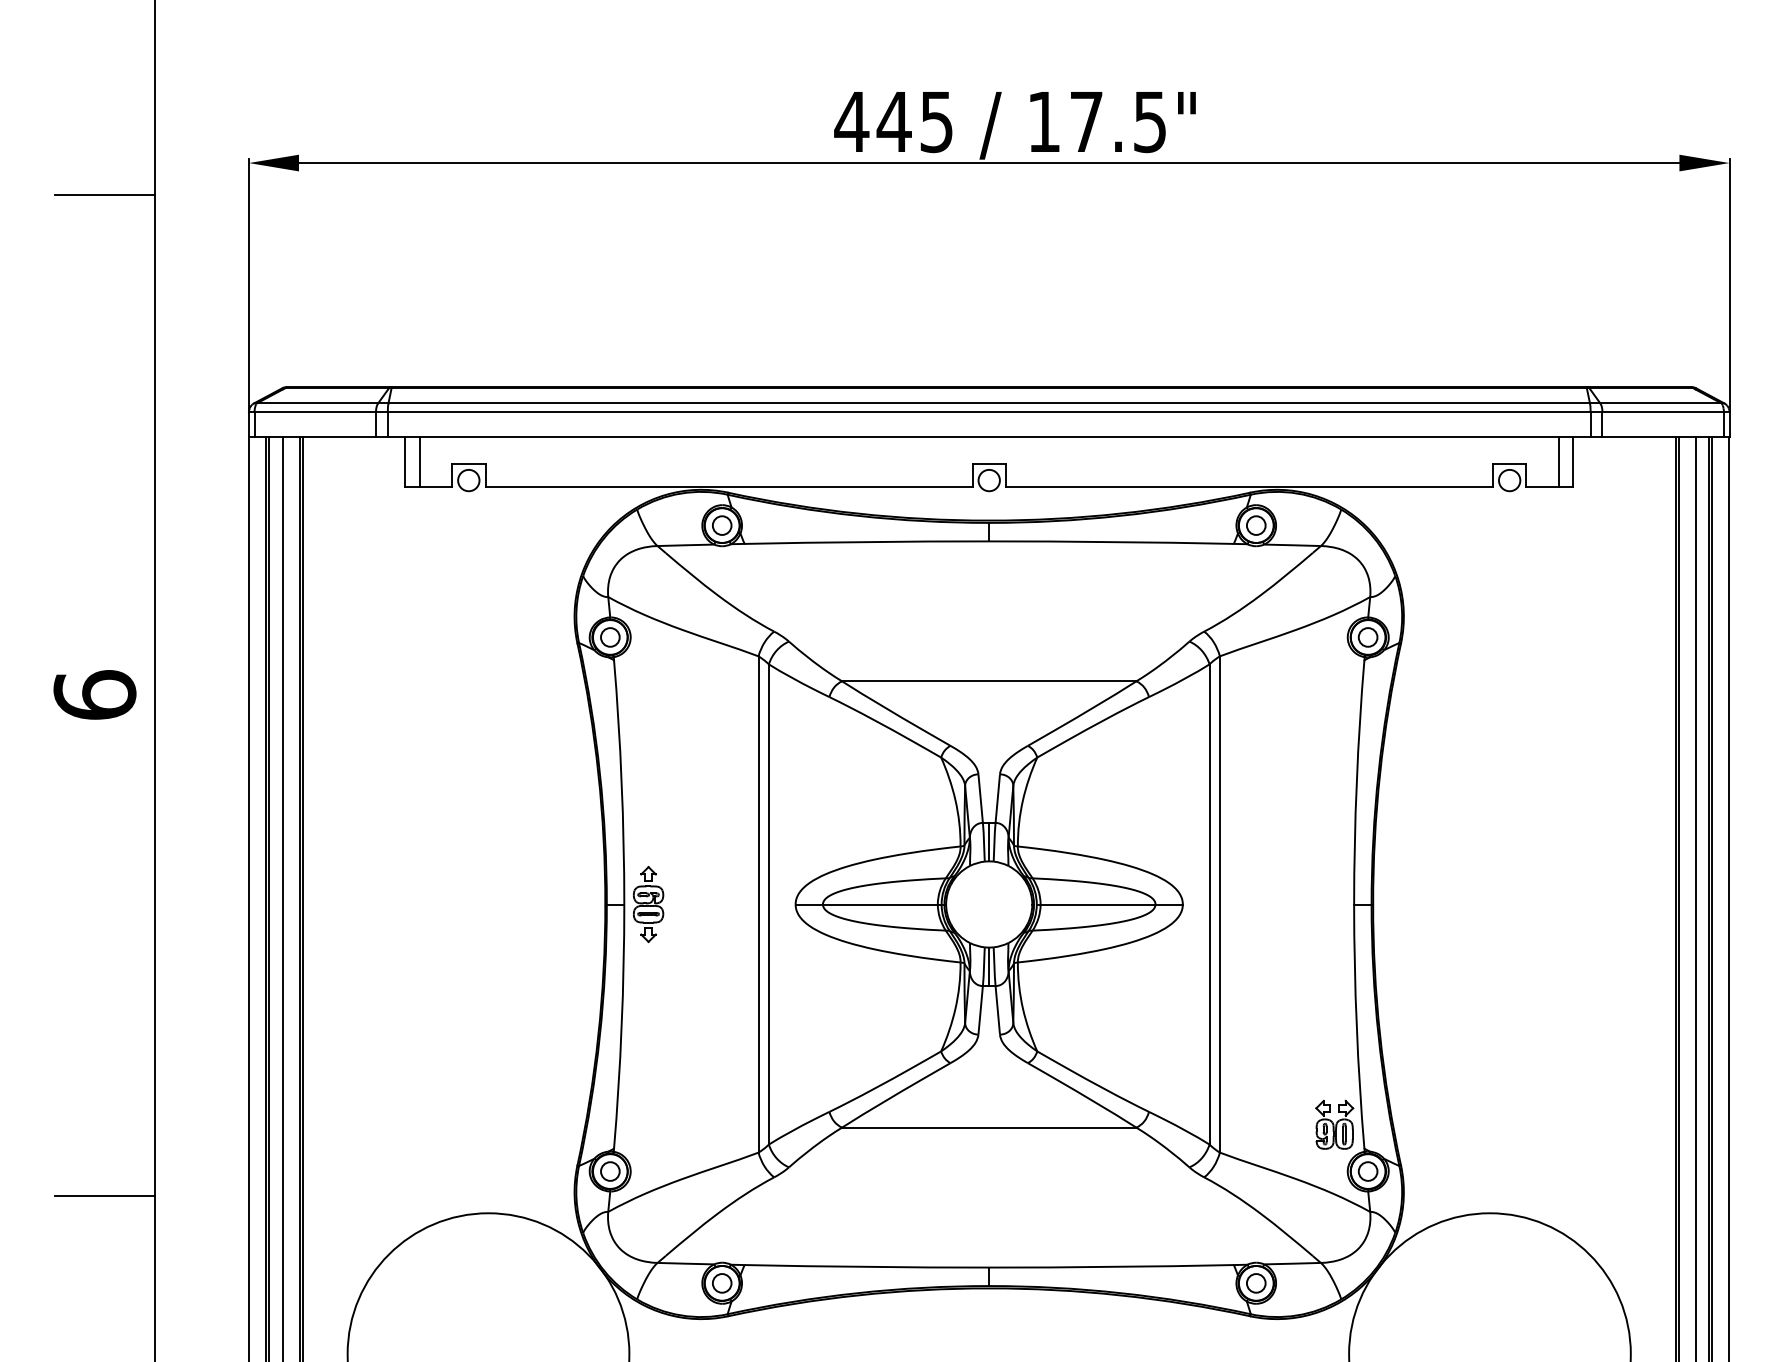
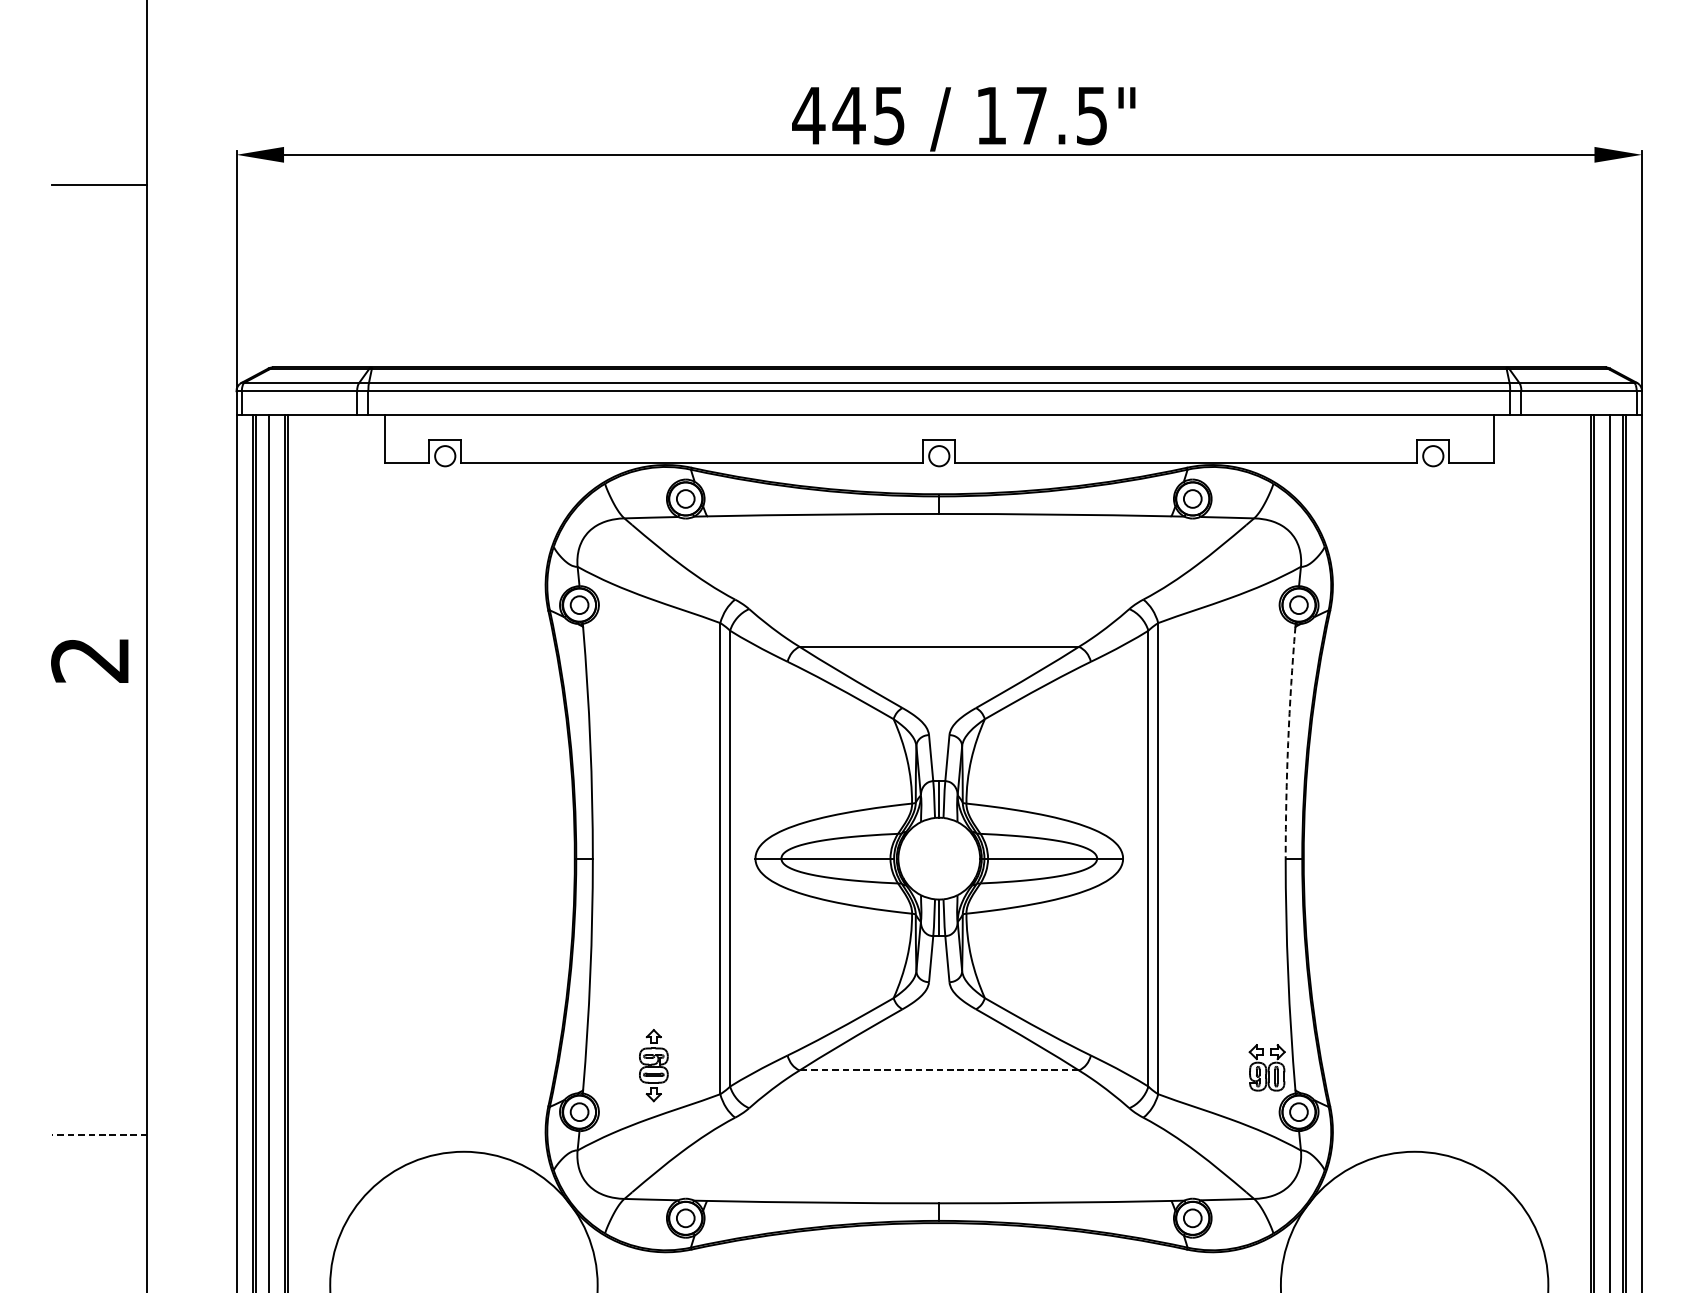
line: (419, 462) -> (398, 439), removed
line: (1558, 462) -> (1479, 439), removed
text: (94, 694) -> (89, 659), 6 -> 2
arc: (1356, 782) -> (1287, 742), solid -> dashed
part: (648, 904) -> (653, 1065), moved
line: (988, 1127) -> (938, 1070), solid -> dashed
line: (104, 1195) -> (99, 1134), solid -> dashed

